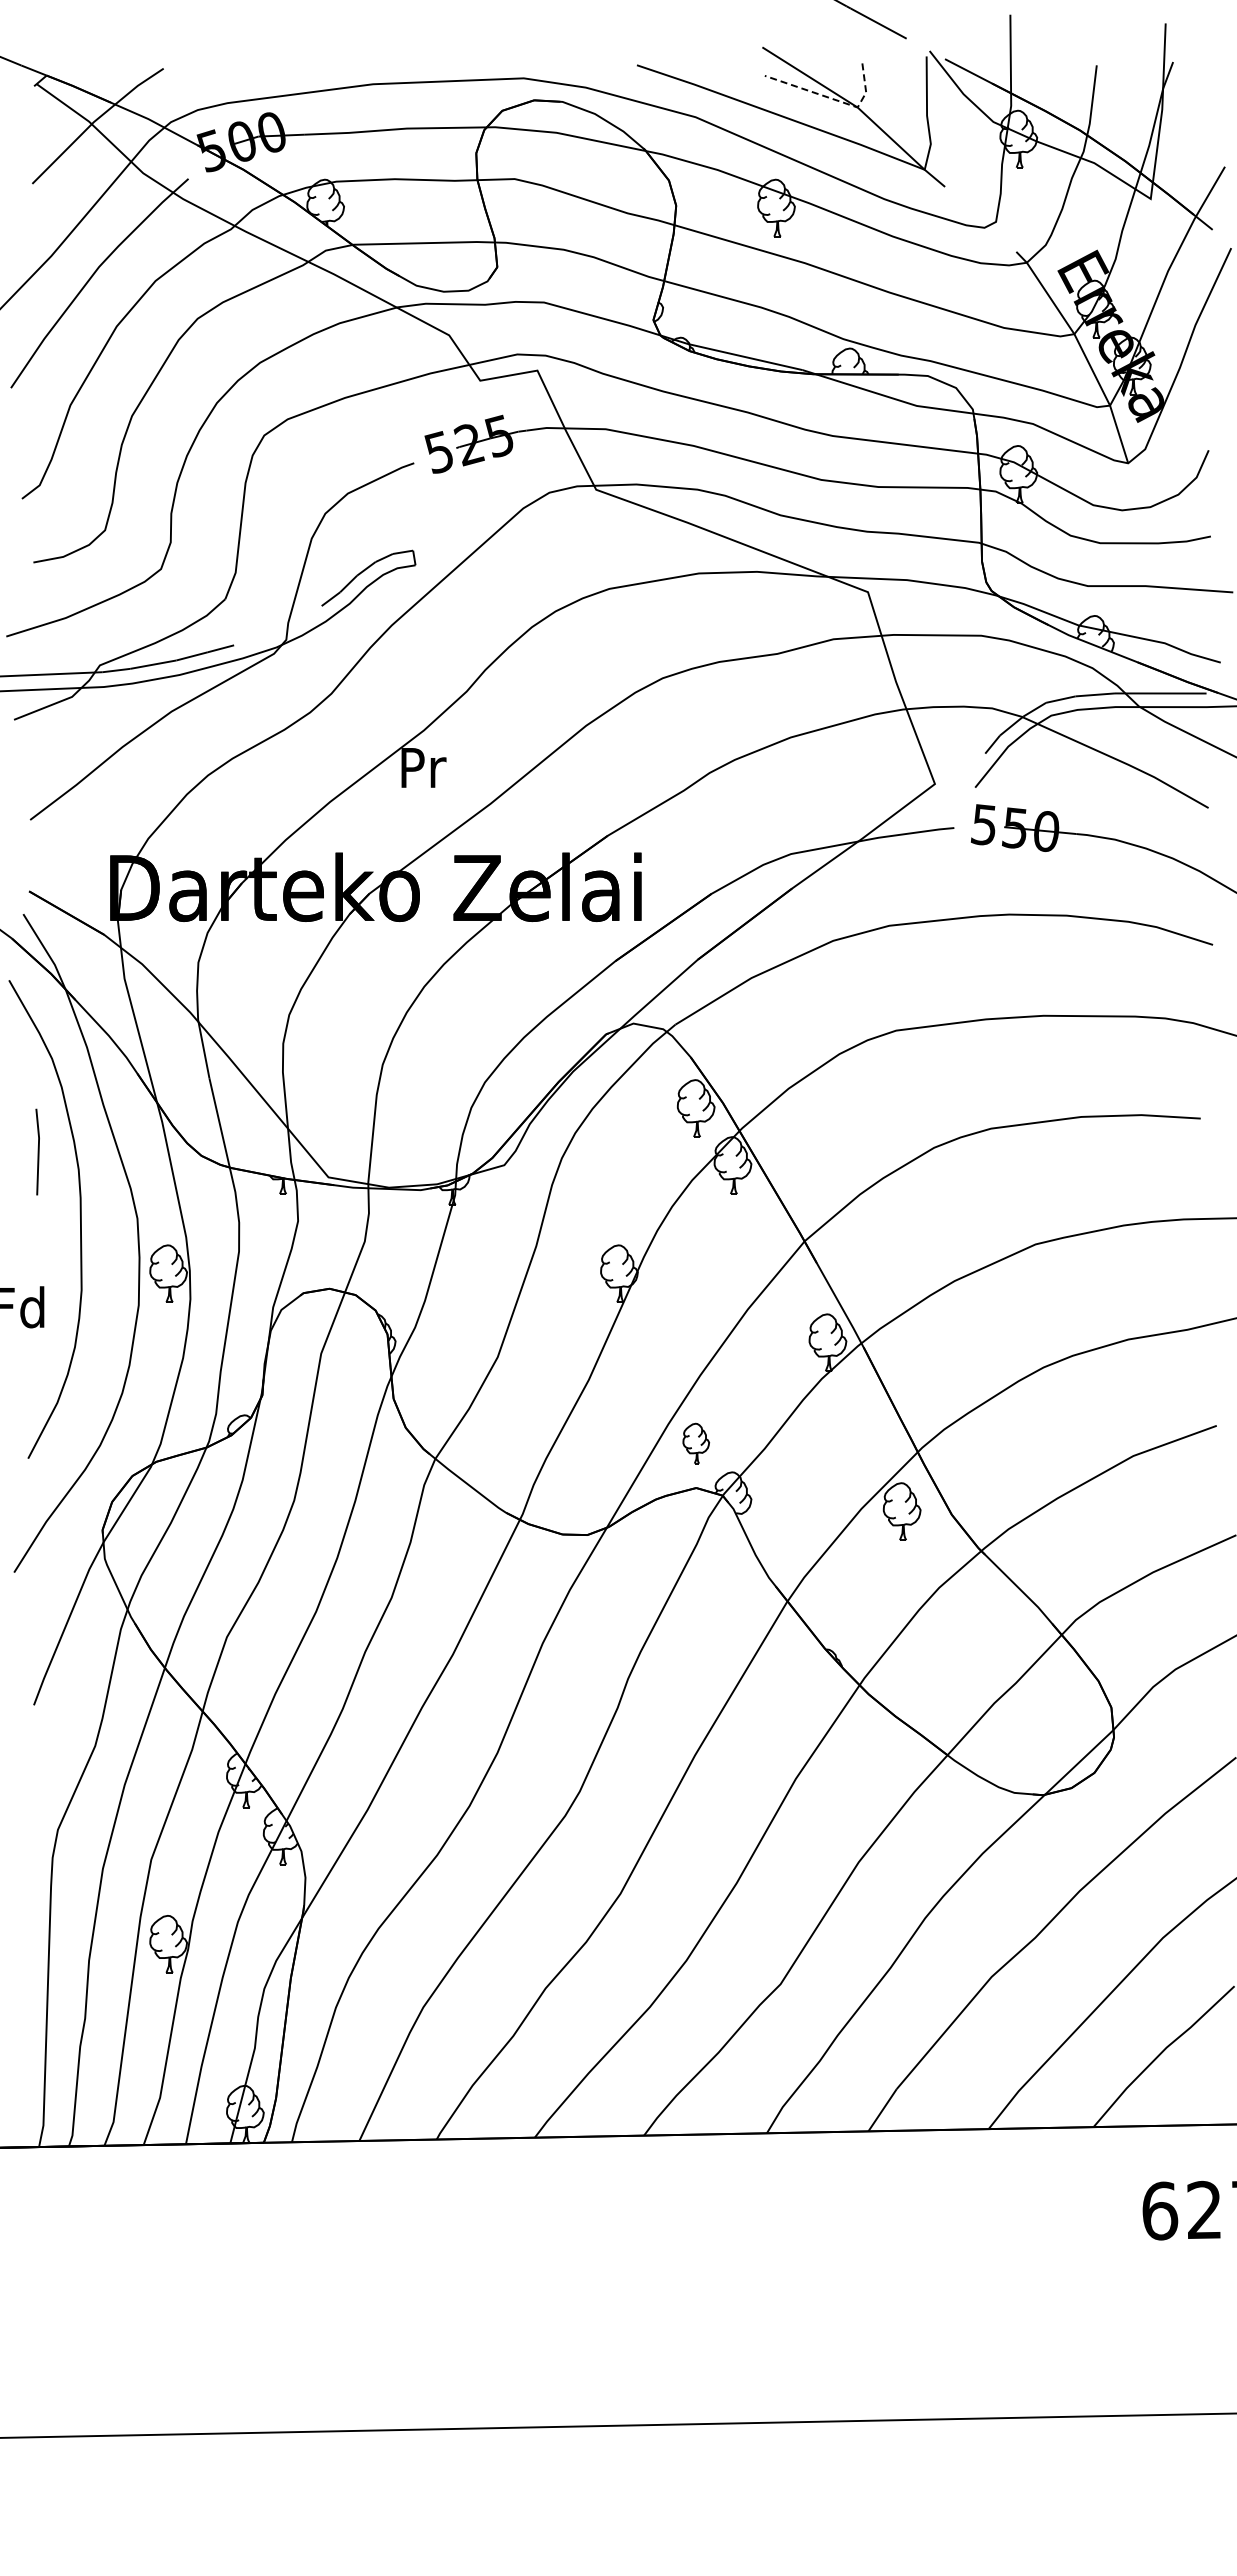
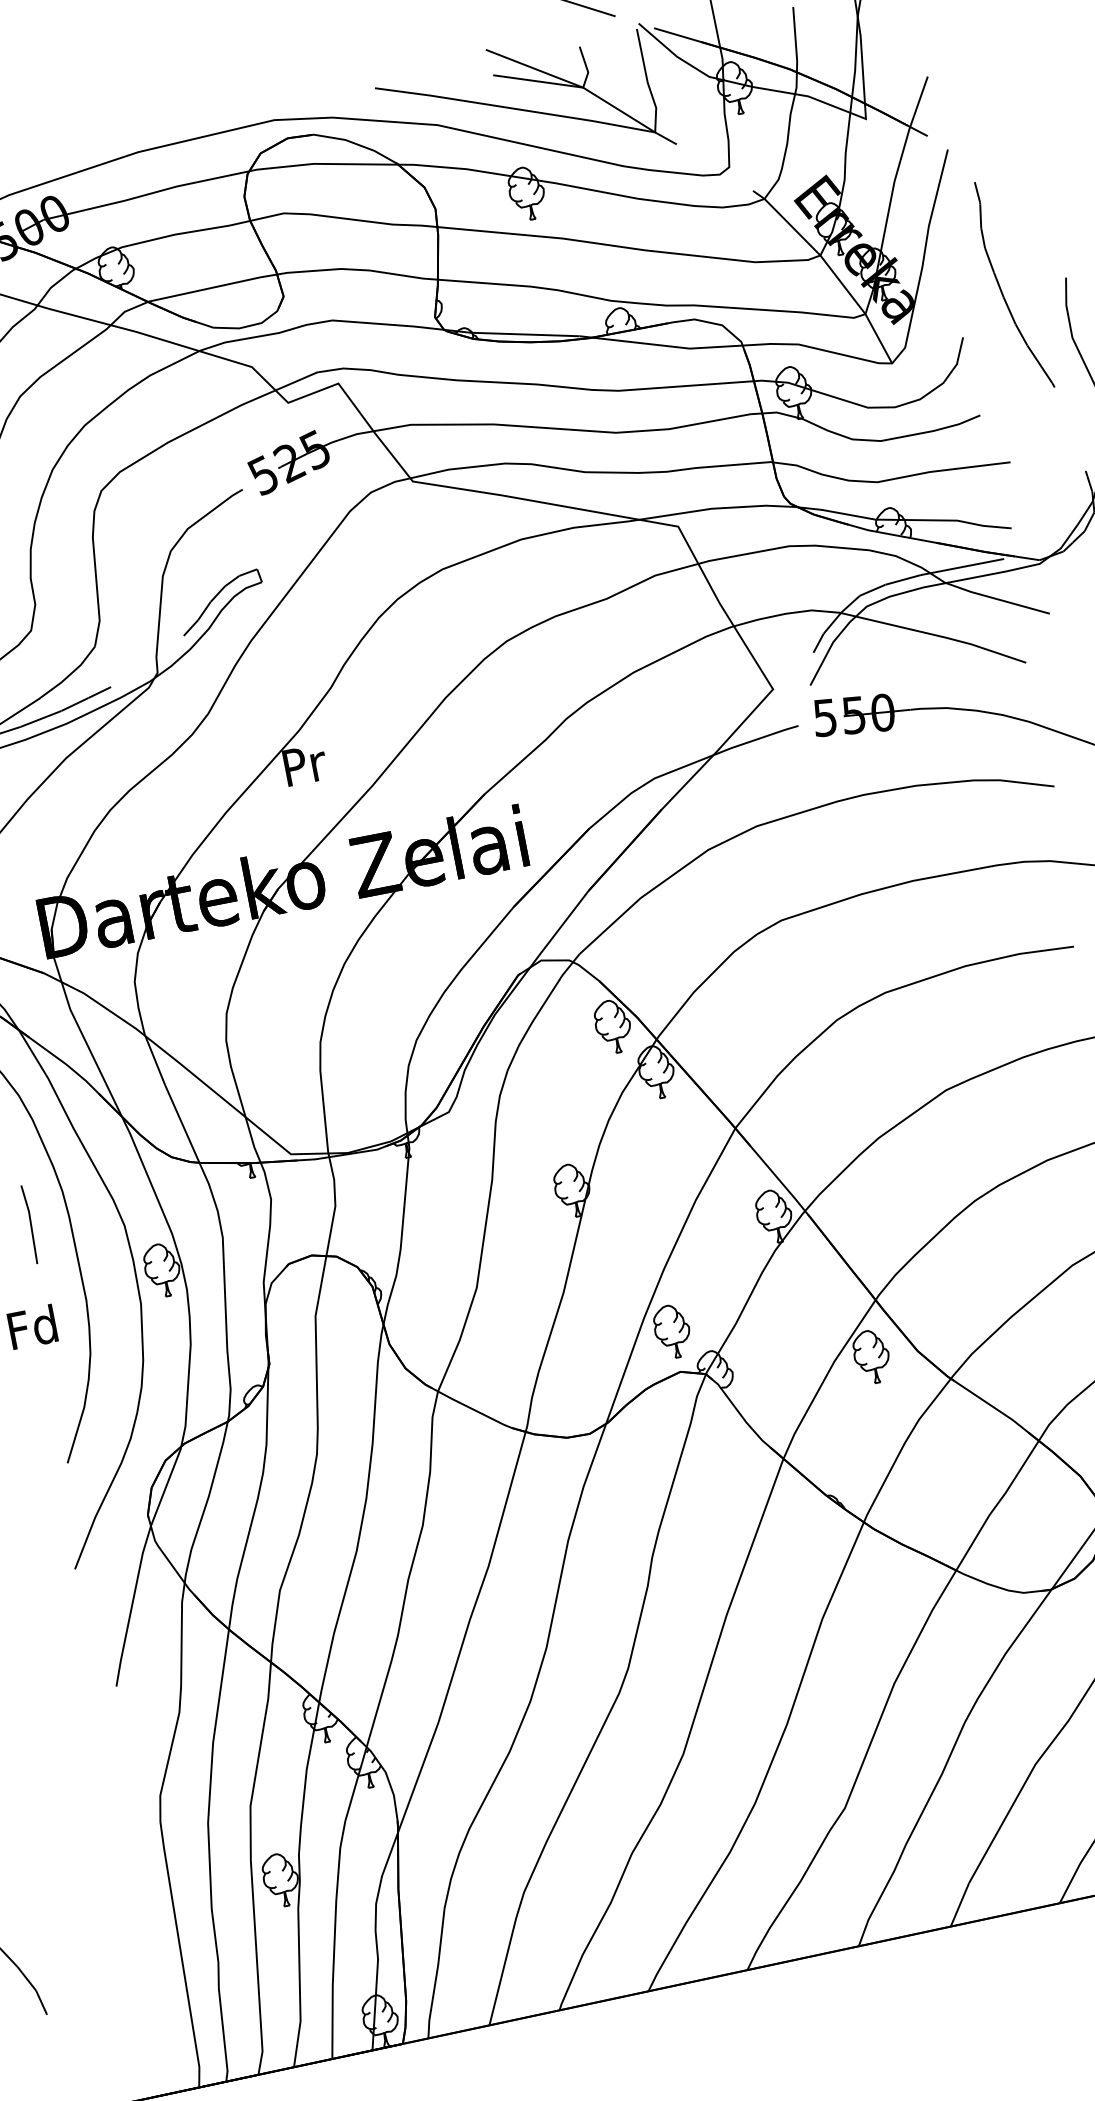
line: (834, 99) -> (560, 84), dashed -> solid
line: (37, 1151) -> (29, 1224), moved
part: (696, 1443) -> (672, 1331), size x1.43

